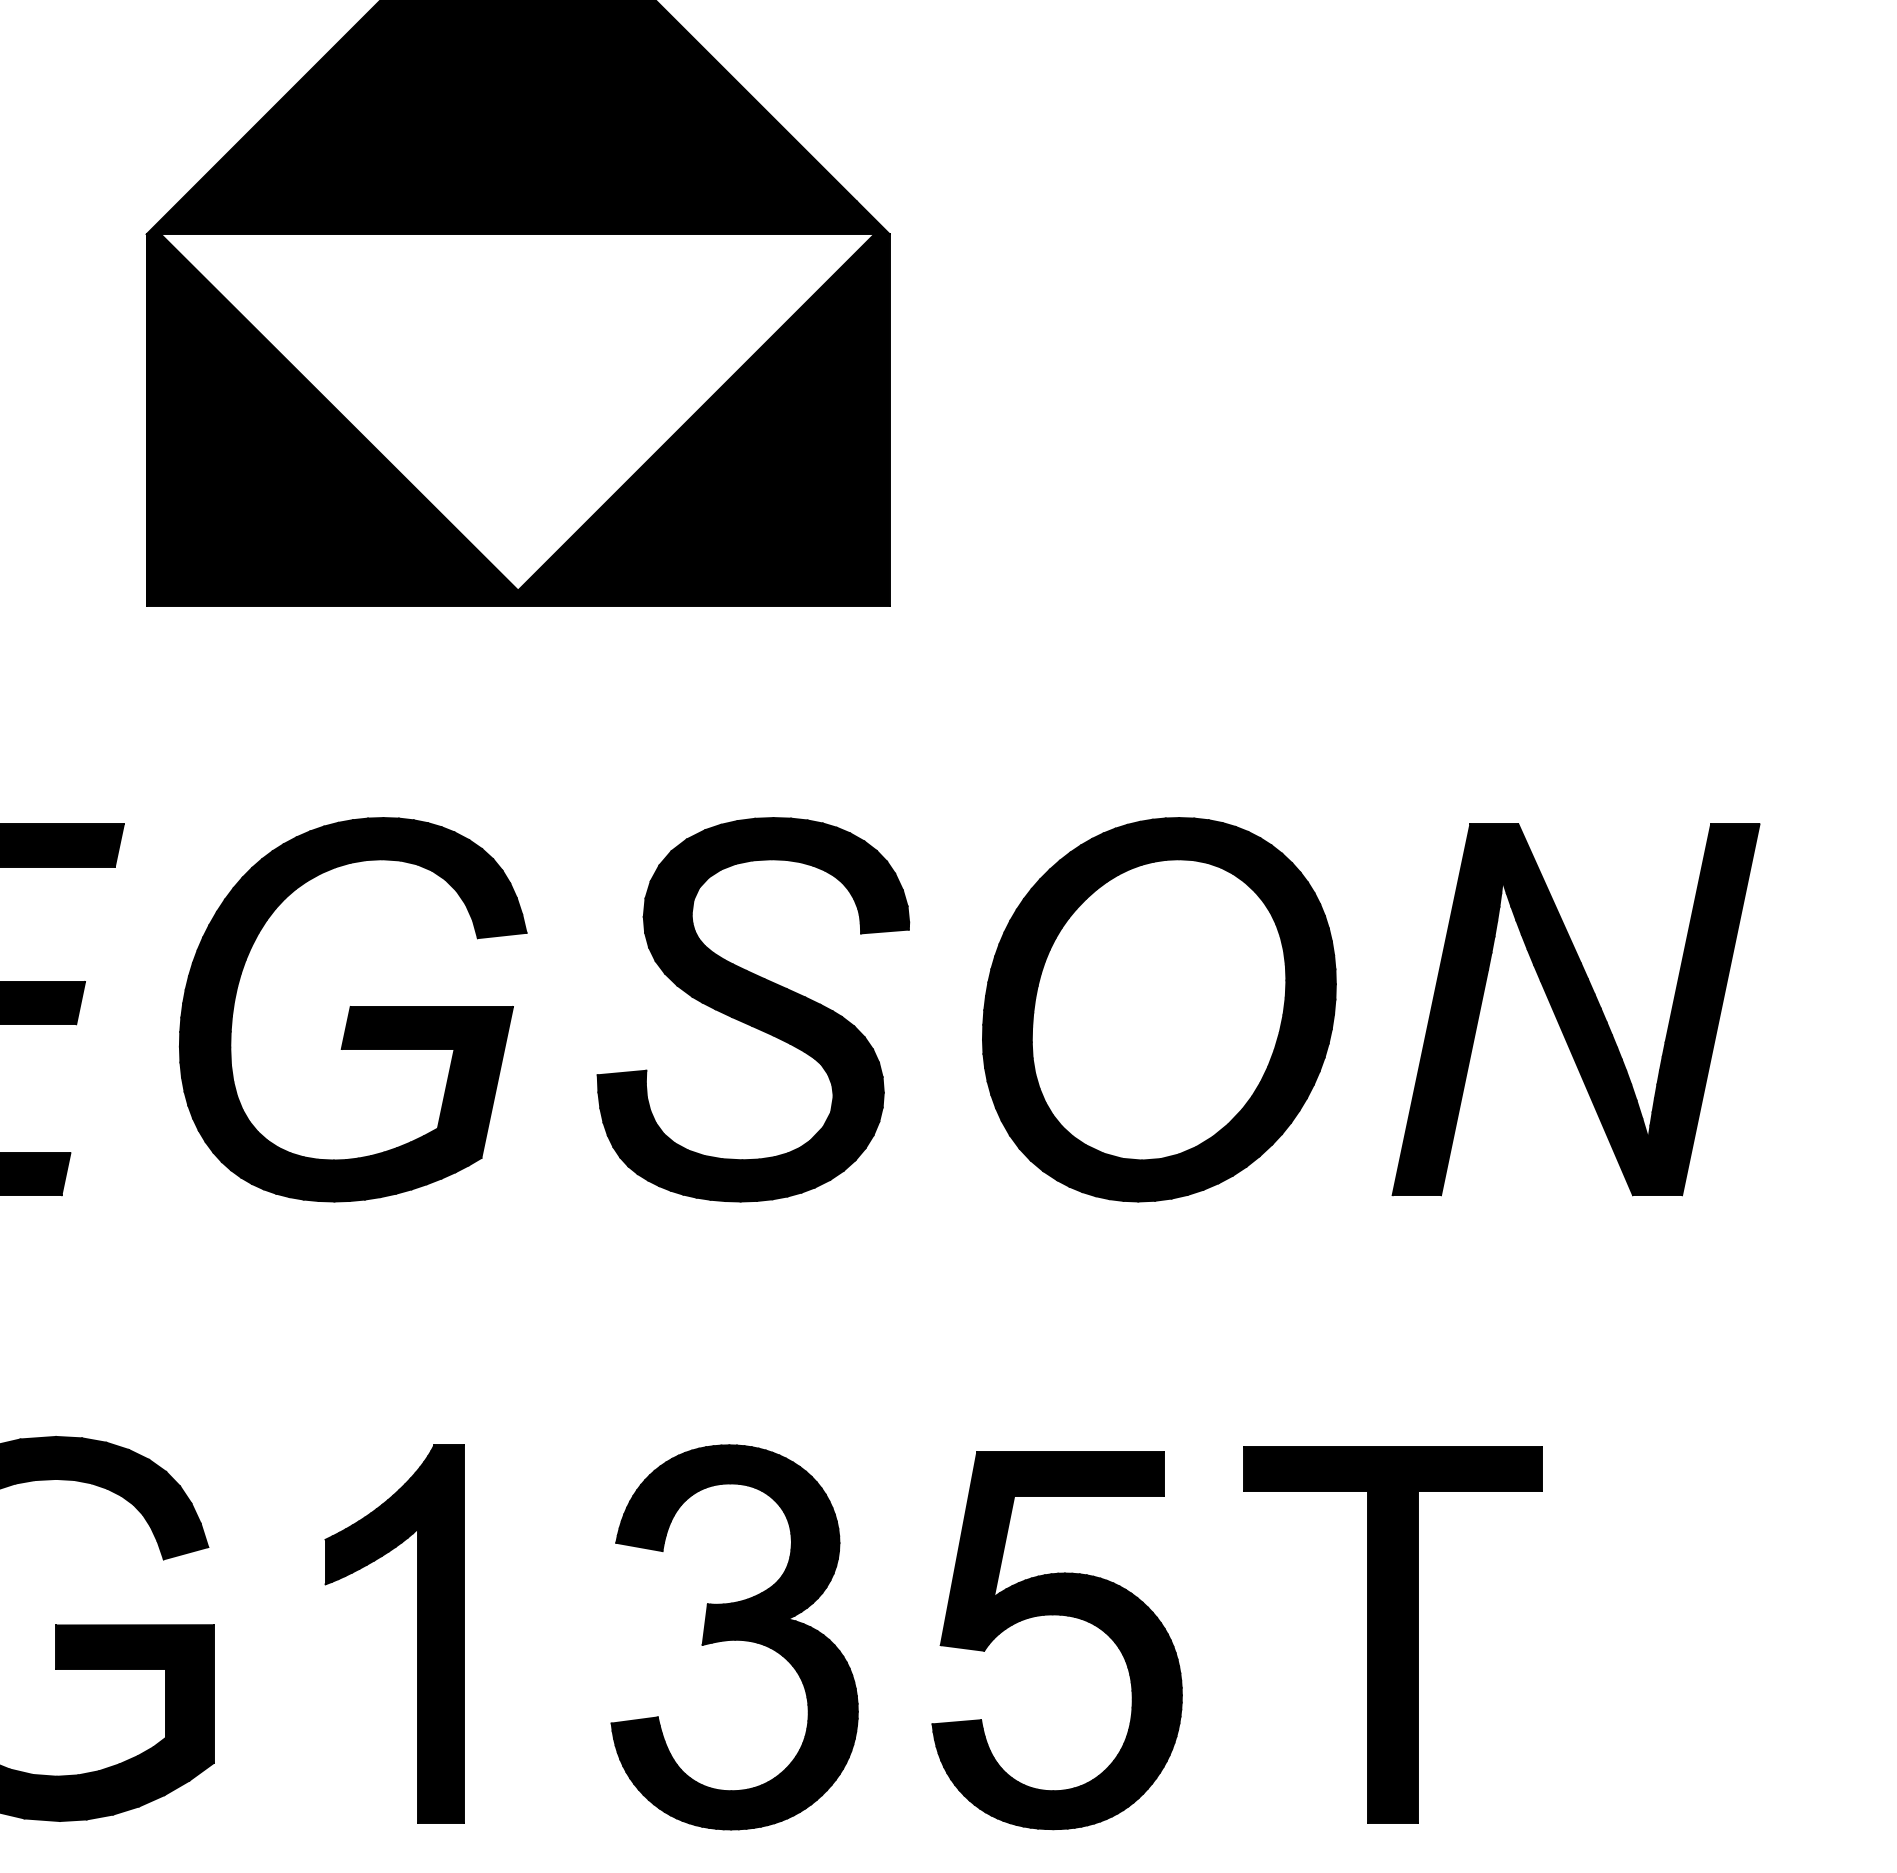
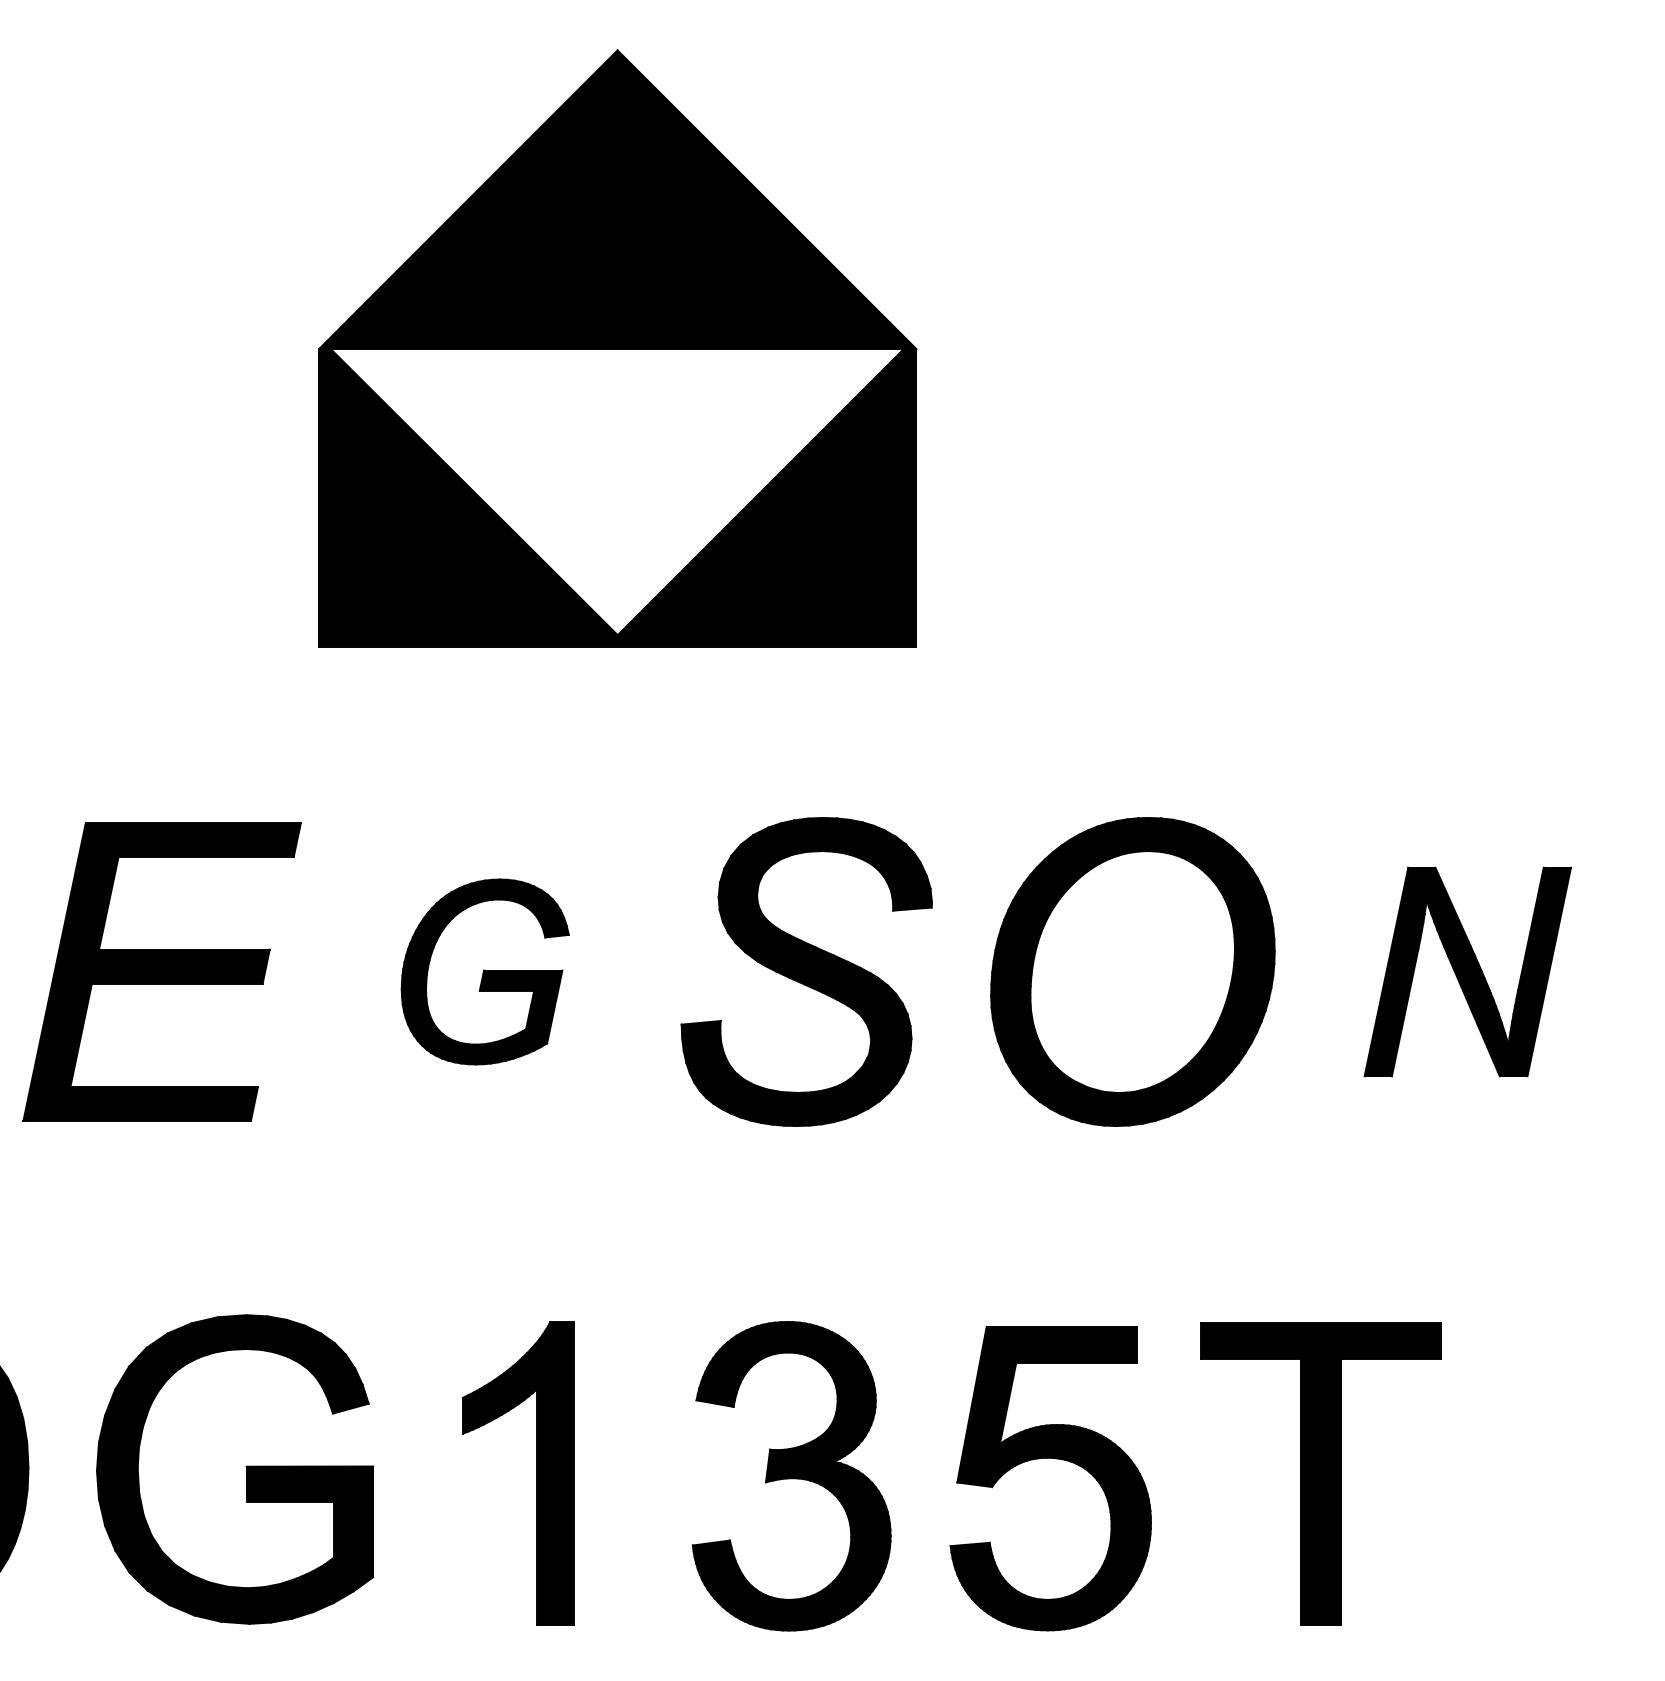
part: (353, 1009) -> (485, 971), size x0.6
part: (1575, 1009) -> (1467, 971), size x0.7

